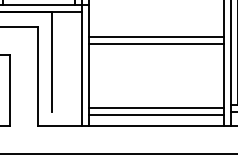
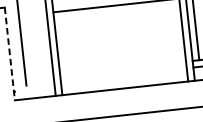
line: (156, 44) -> (117, 12), removed
line: (38, 76) -> (10, 54), solid -> dashed
line: (156, 108) -> (123, 72), removed
line: (156, 115) -> (124, 78), removed

